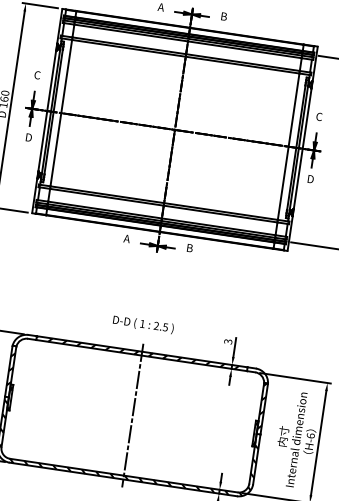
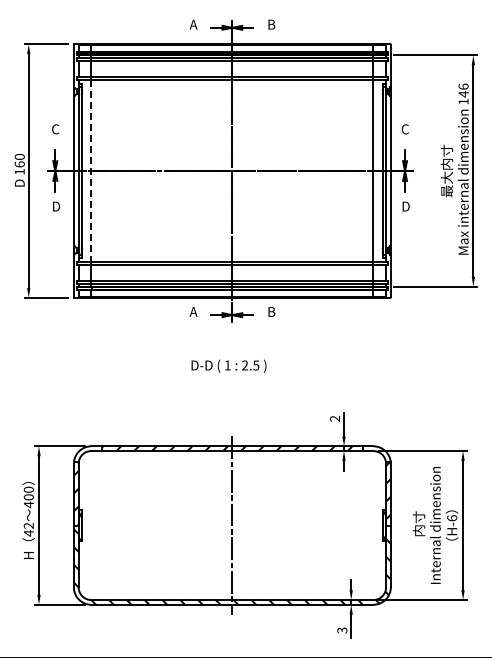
line: (61, 113) -> (91, 171), solid -> dashed
text: (143, 324) -> (228, 365), moved
text: (228, 341) -> (335, 418), 3 -> 2

